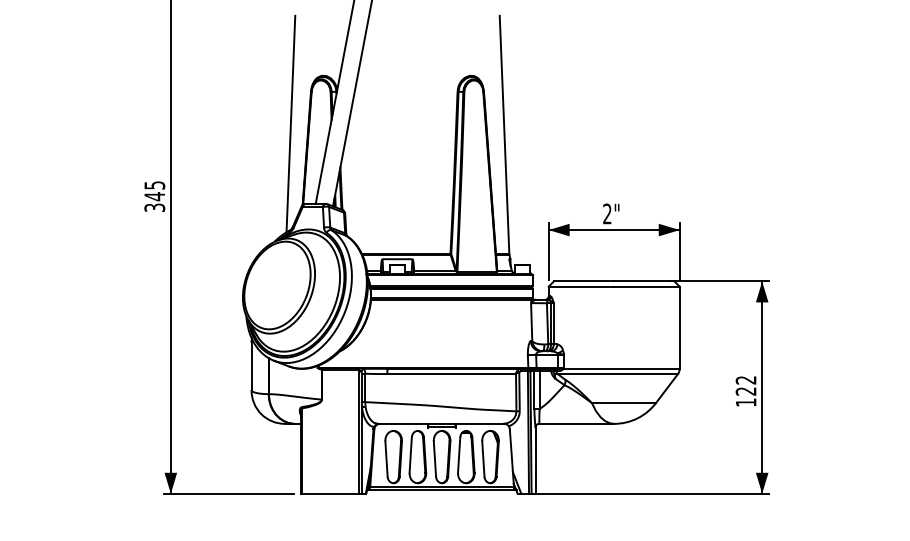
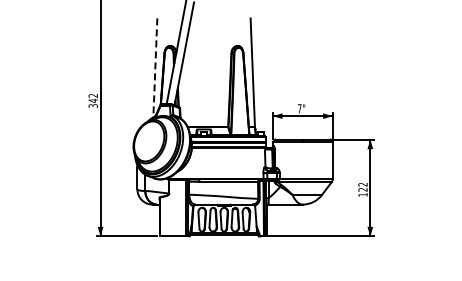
line: (291, 125) -> (155, 68), solid -> dashed
text: (153, 184) -> (92, 95), 345 -> 342
text: (606, 213) -> (299, 108), 2" -> 7"

